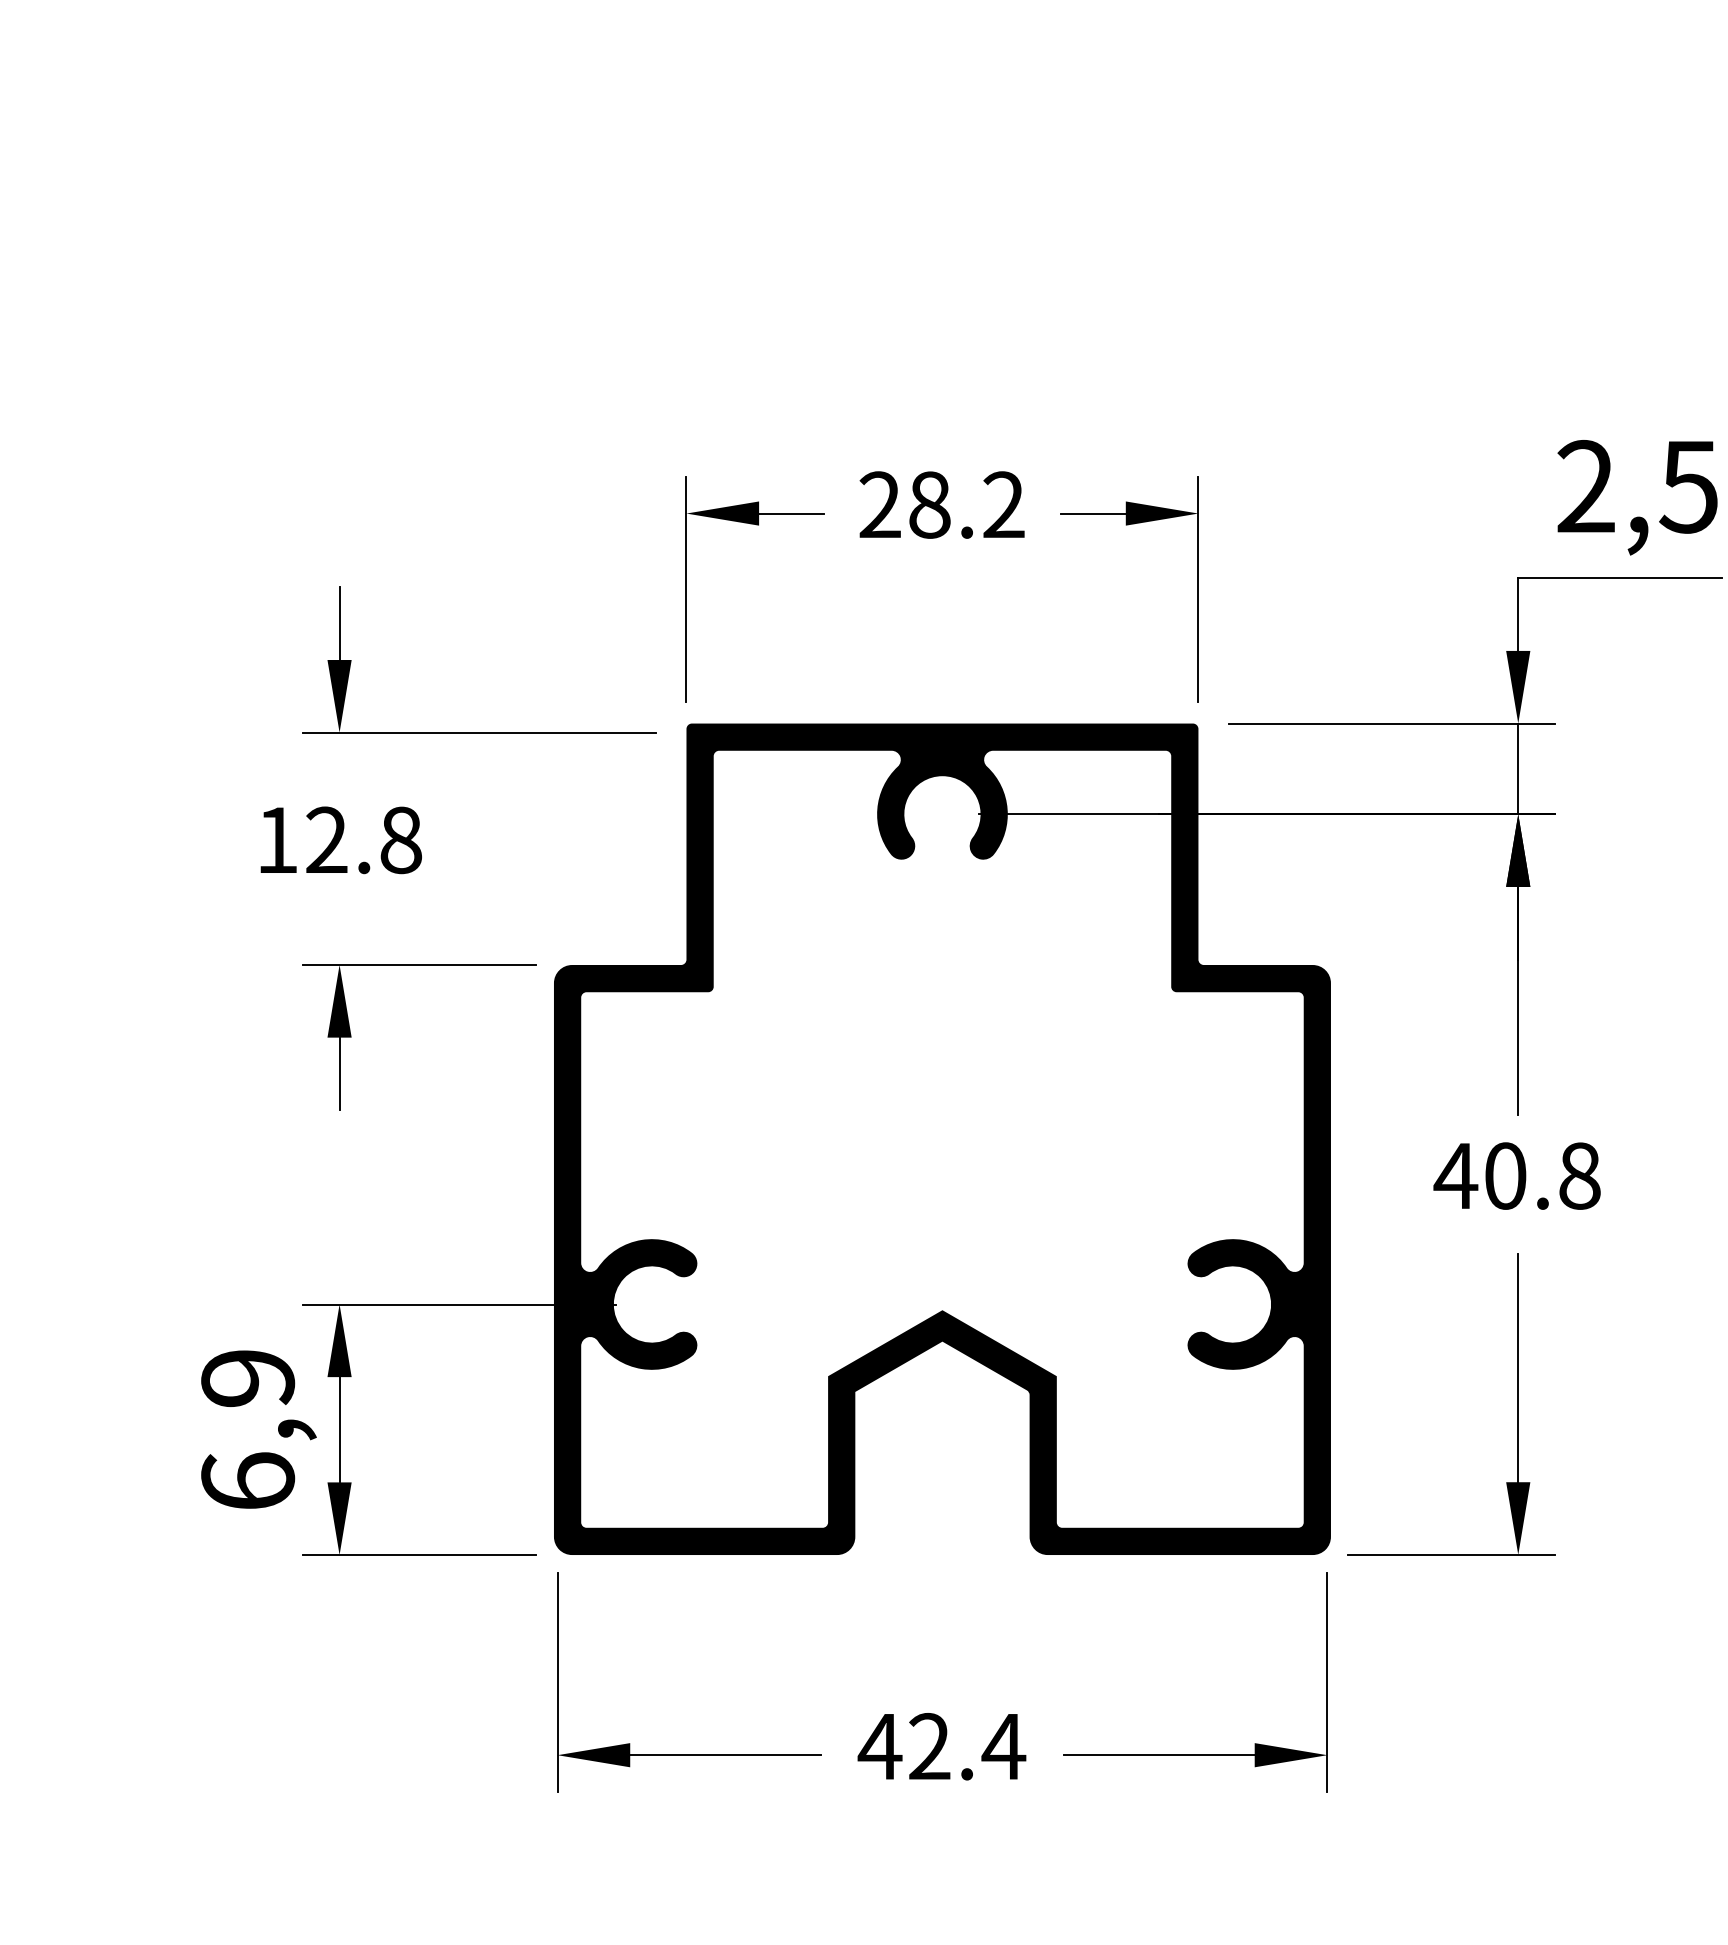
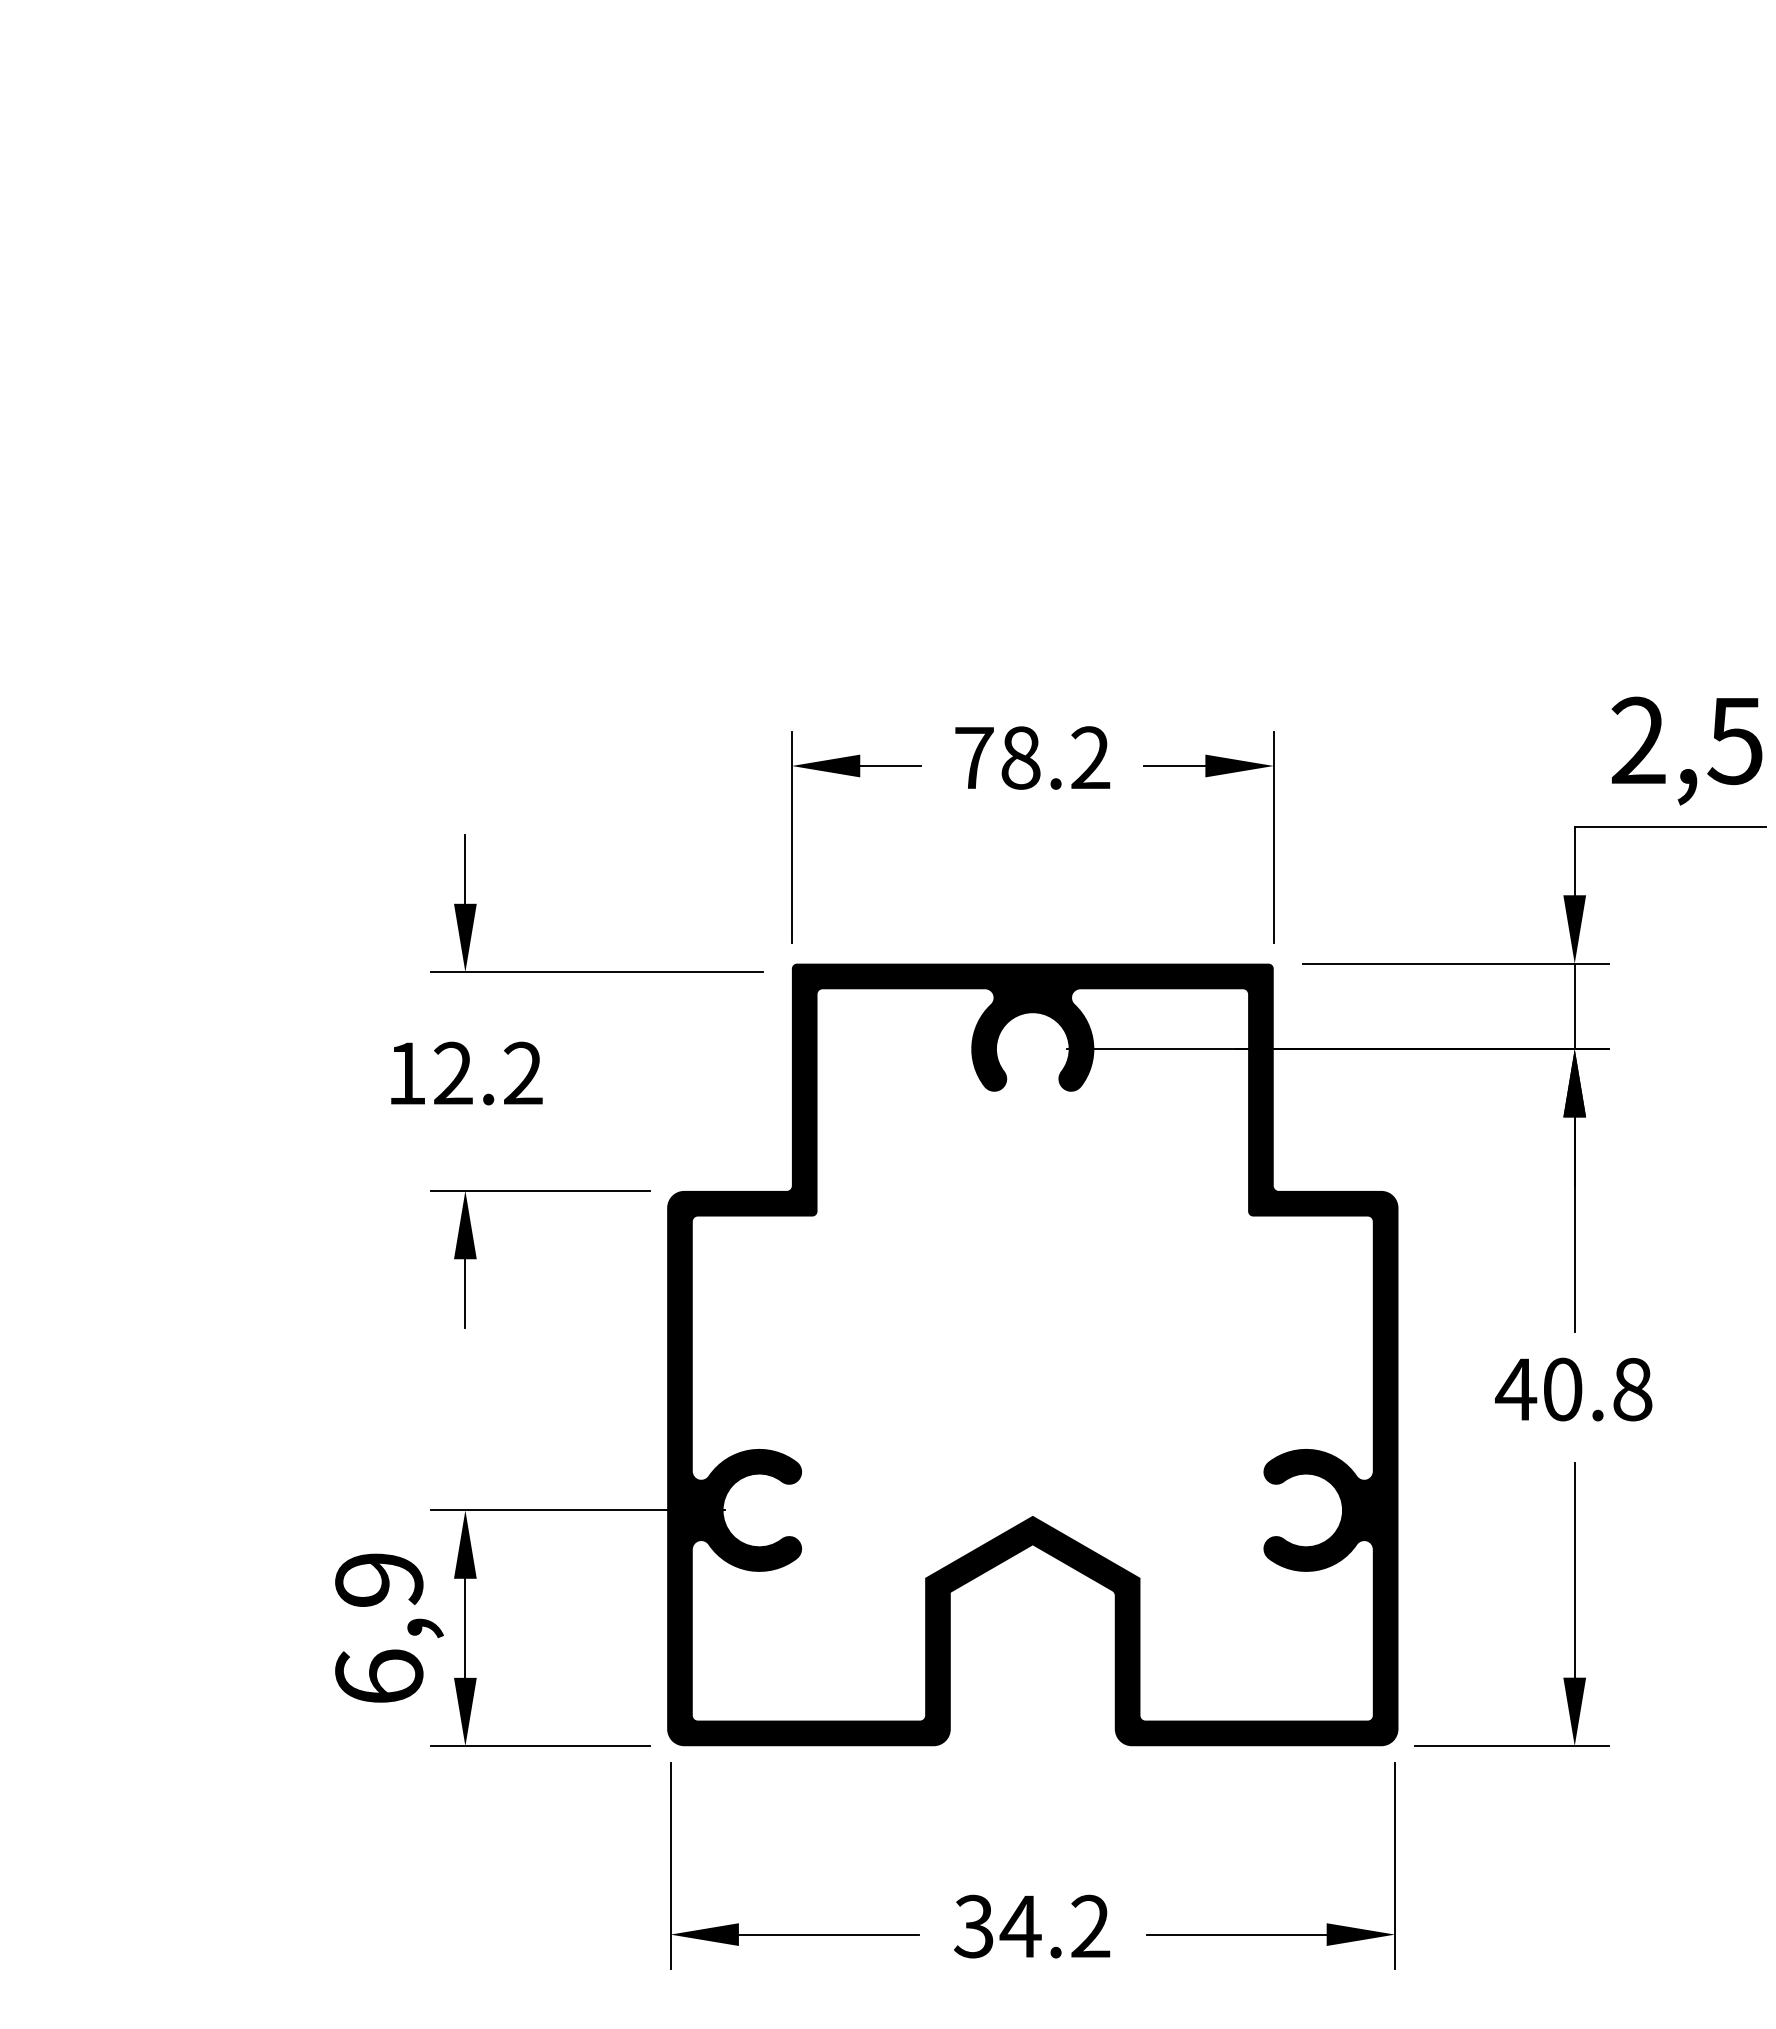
text: (879, 504) -> (973, 757), 28.2 -> 78.2
text: (401, 840) -> (523, 1073), 12.8 -> 12.2
text: (942, 1746) -> (1032, 1926), 42.4 -> 34.2

